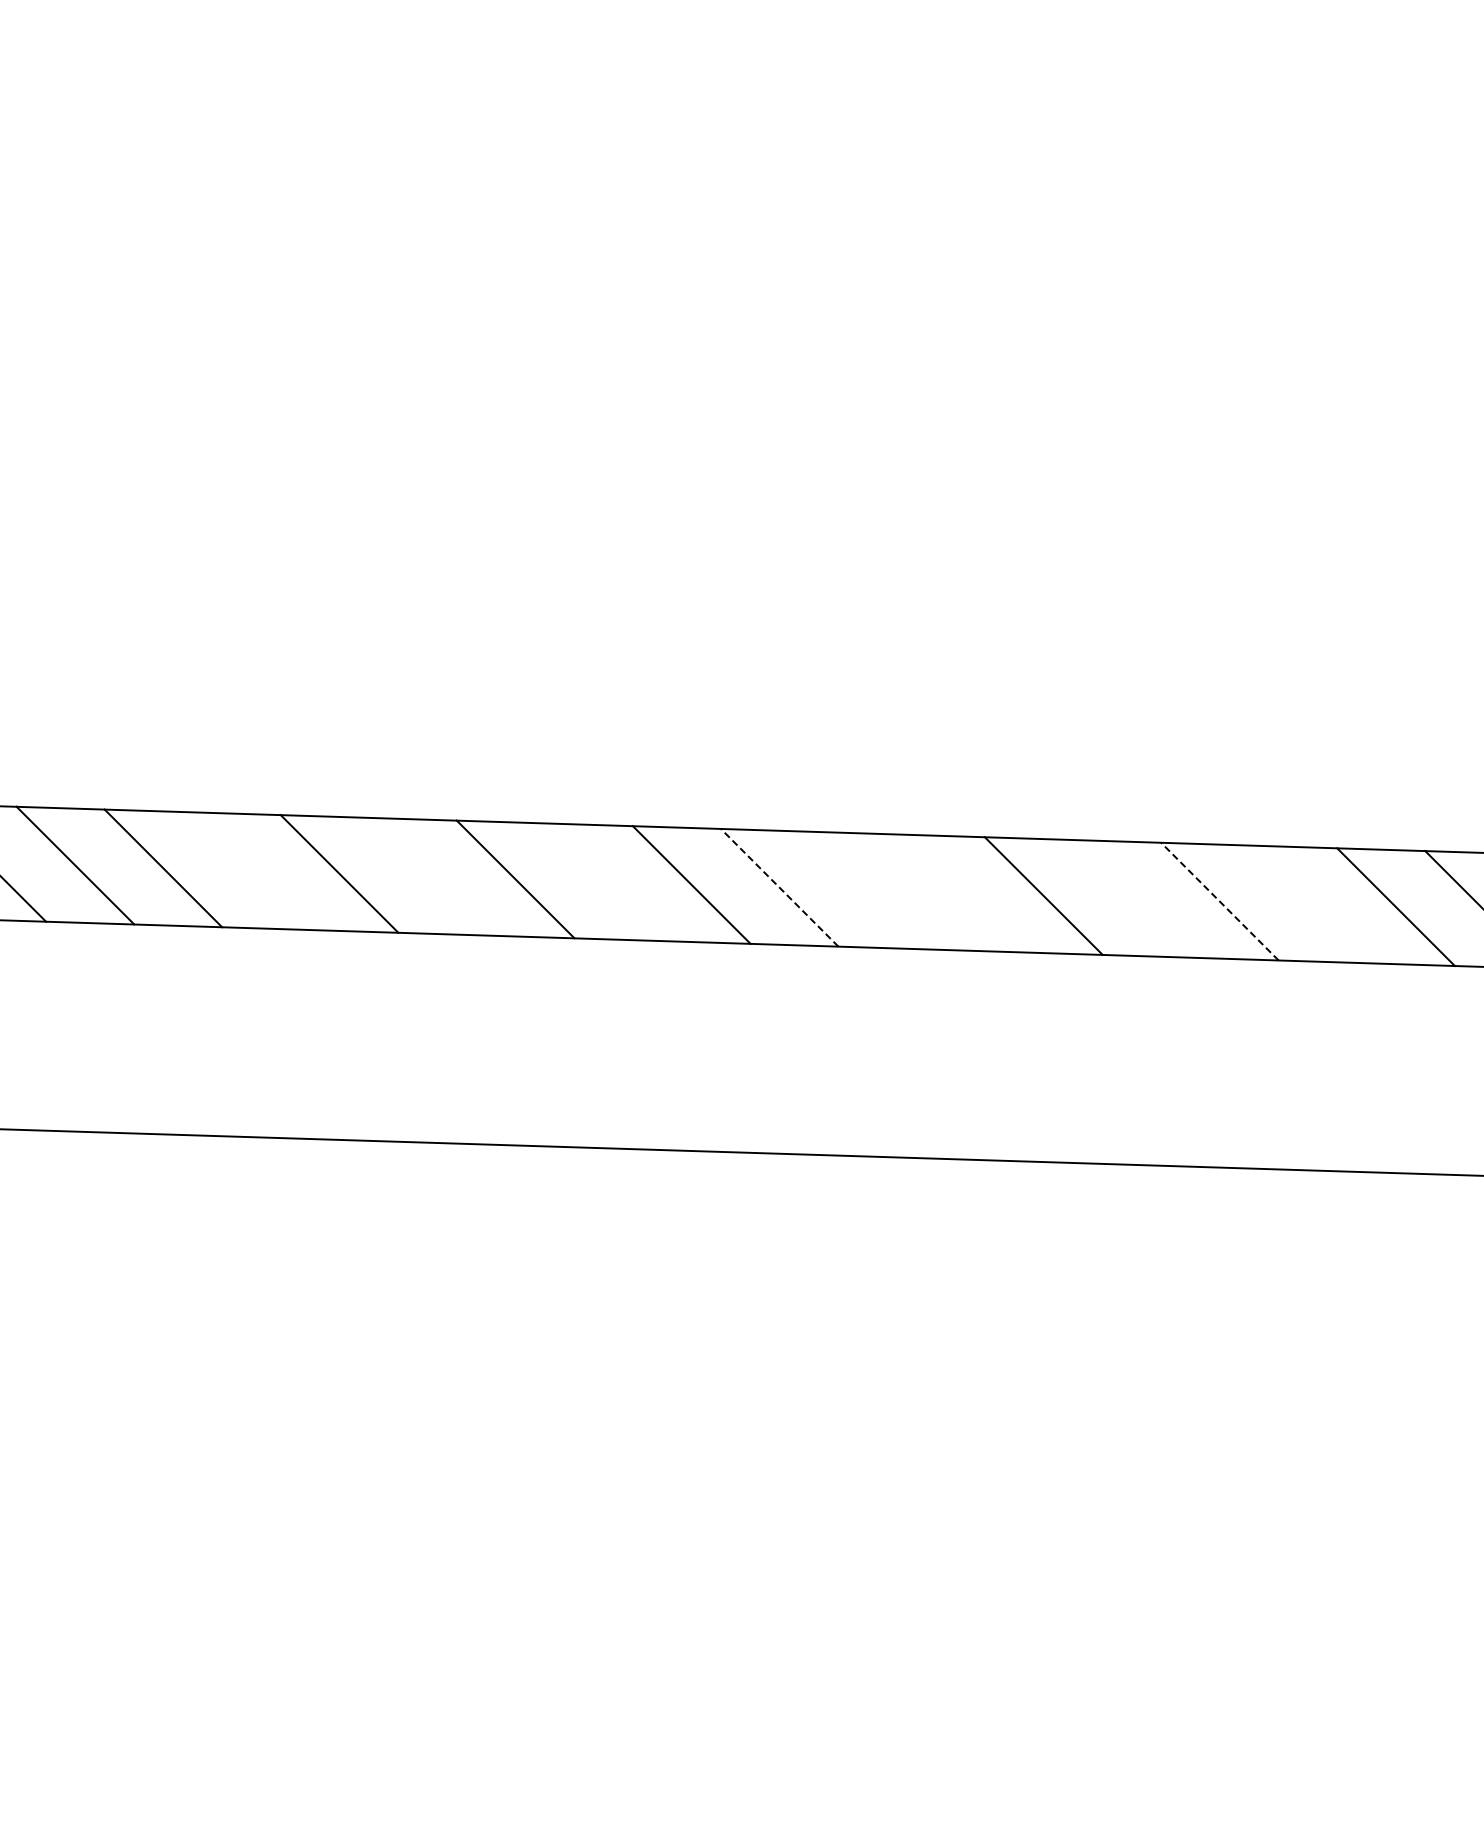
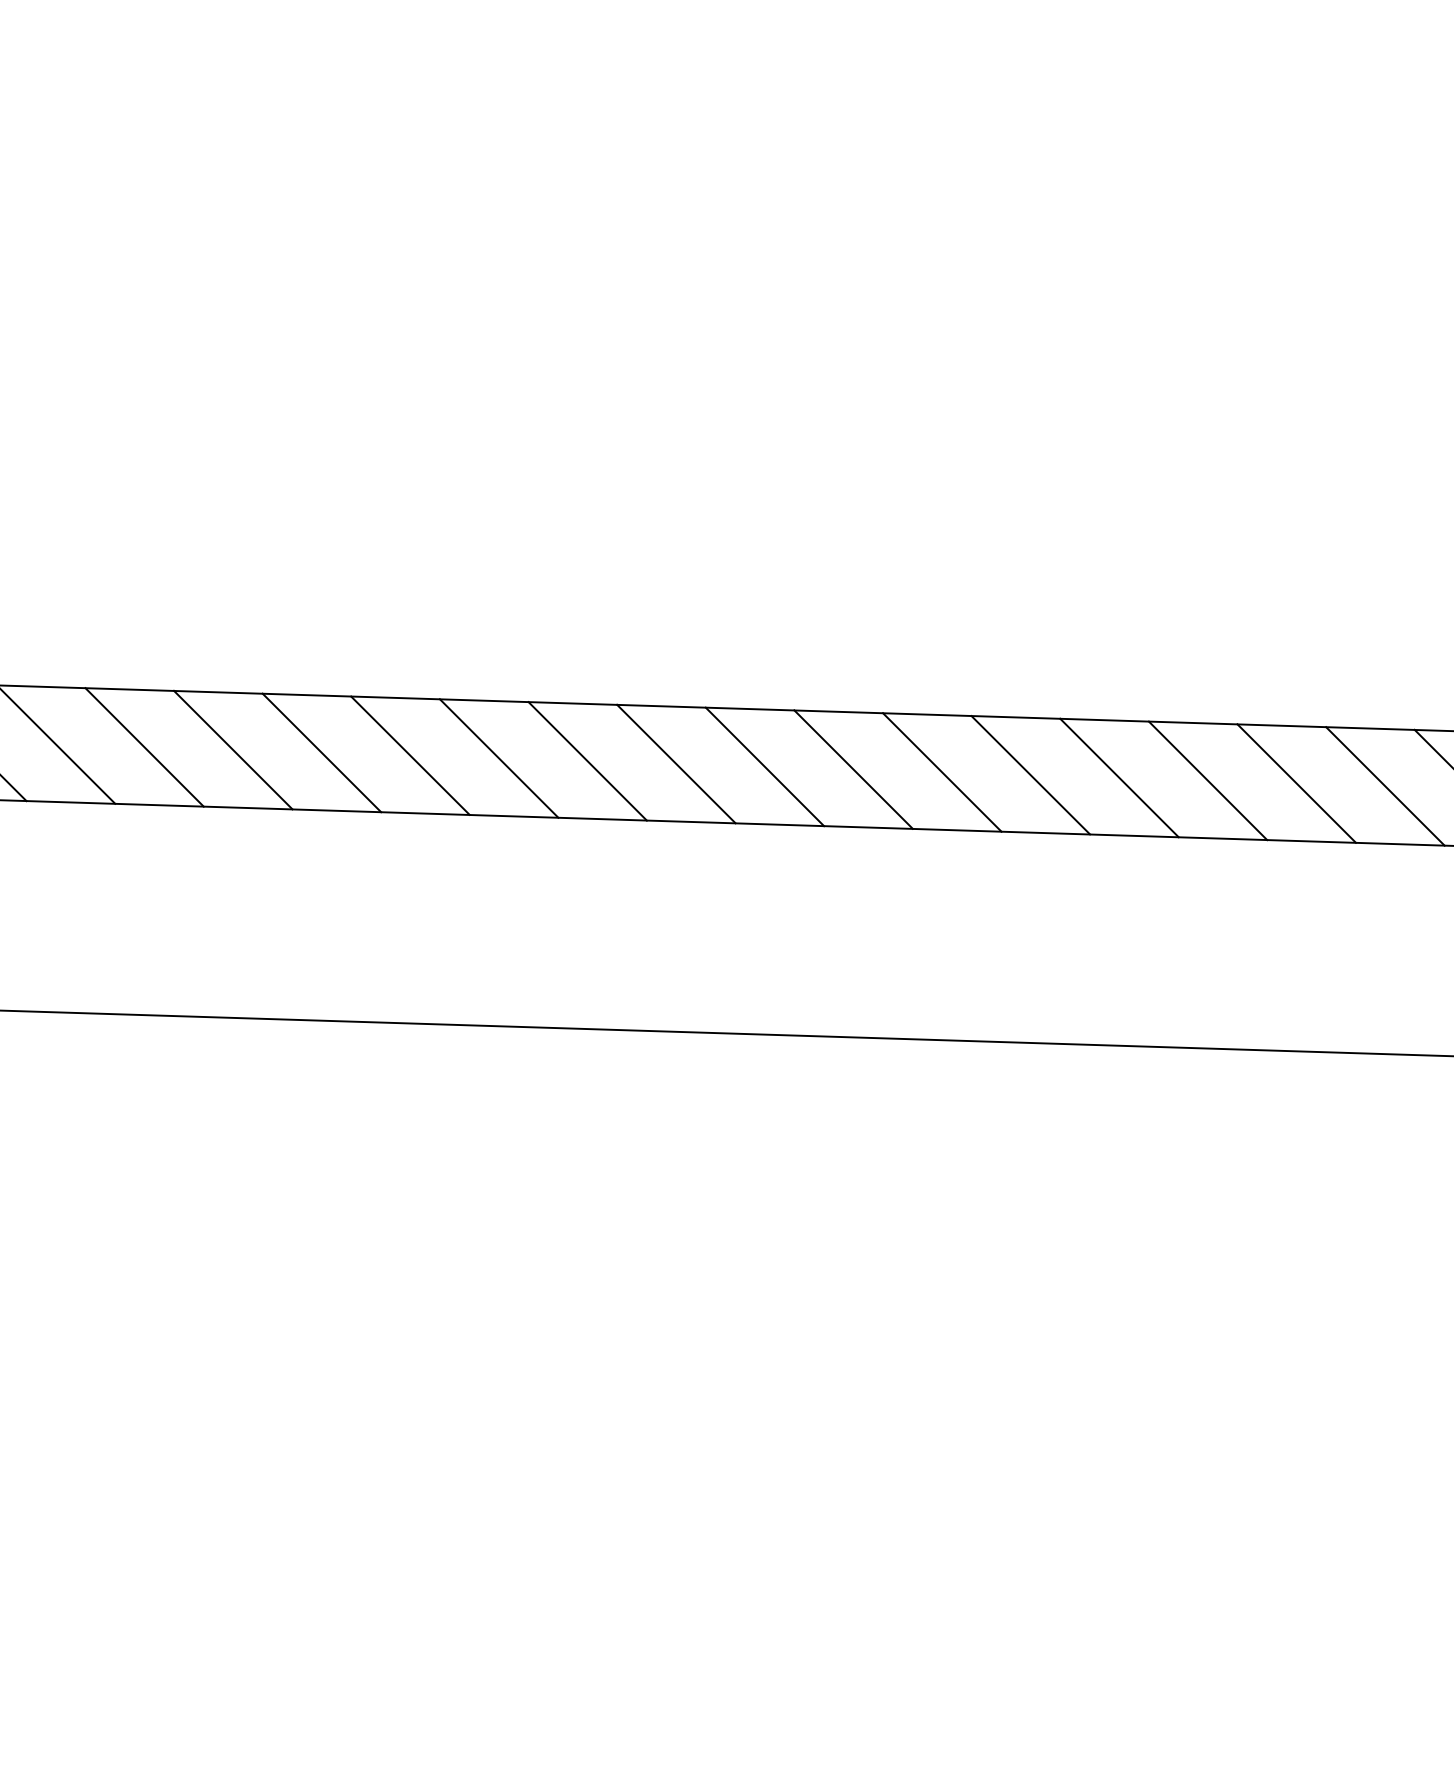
line: (251, 870) -> (233, 749), added
line: (427, 876) -> (410, 755), added
line: (603, 882) -> (587, 761), added
line: (779, 887) -> (764, 766), dashed -> solid
line: (867, 890) -> (853, 769), added
line: (955, 893) -> (941, 772), added
line: (1131, 898) -> (1119, 777), added
line: (1219, 901) -> (1207, 780), dashed -> solid
line: (1307, 904) -> (1296, 783), added

